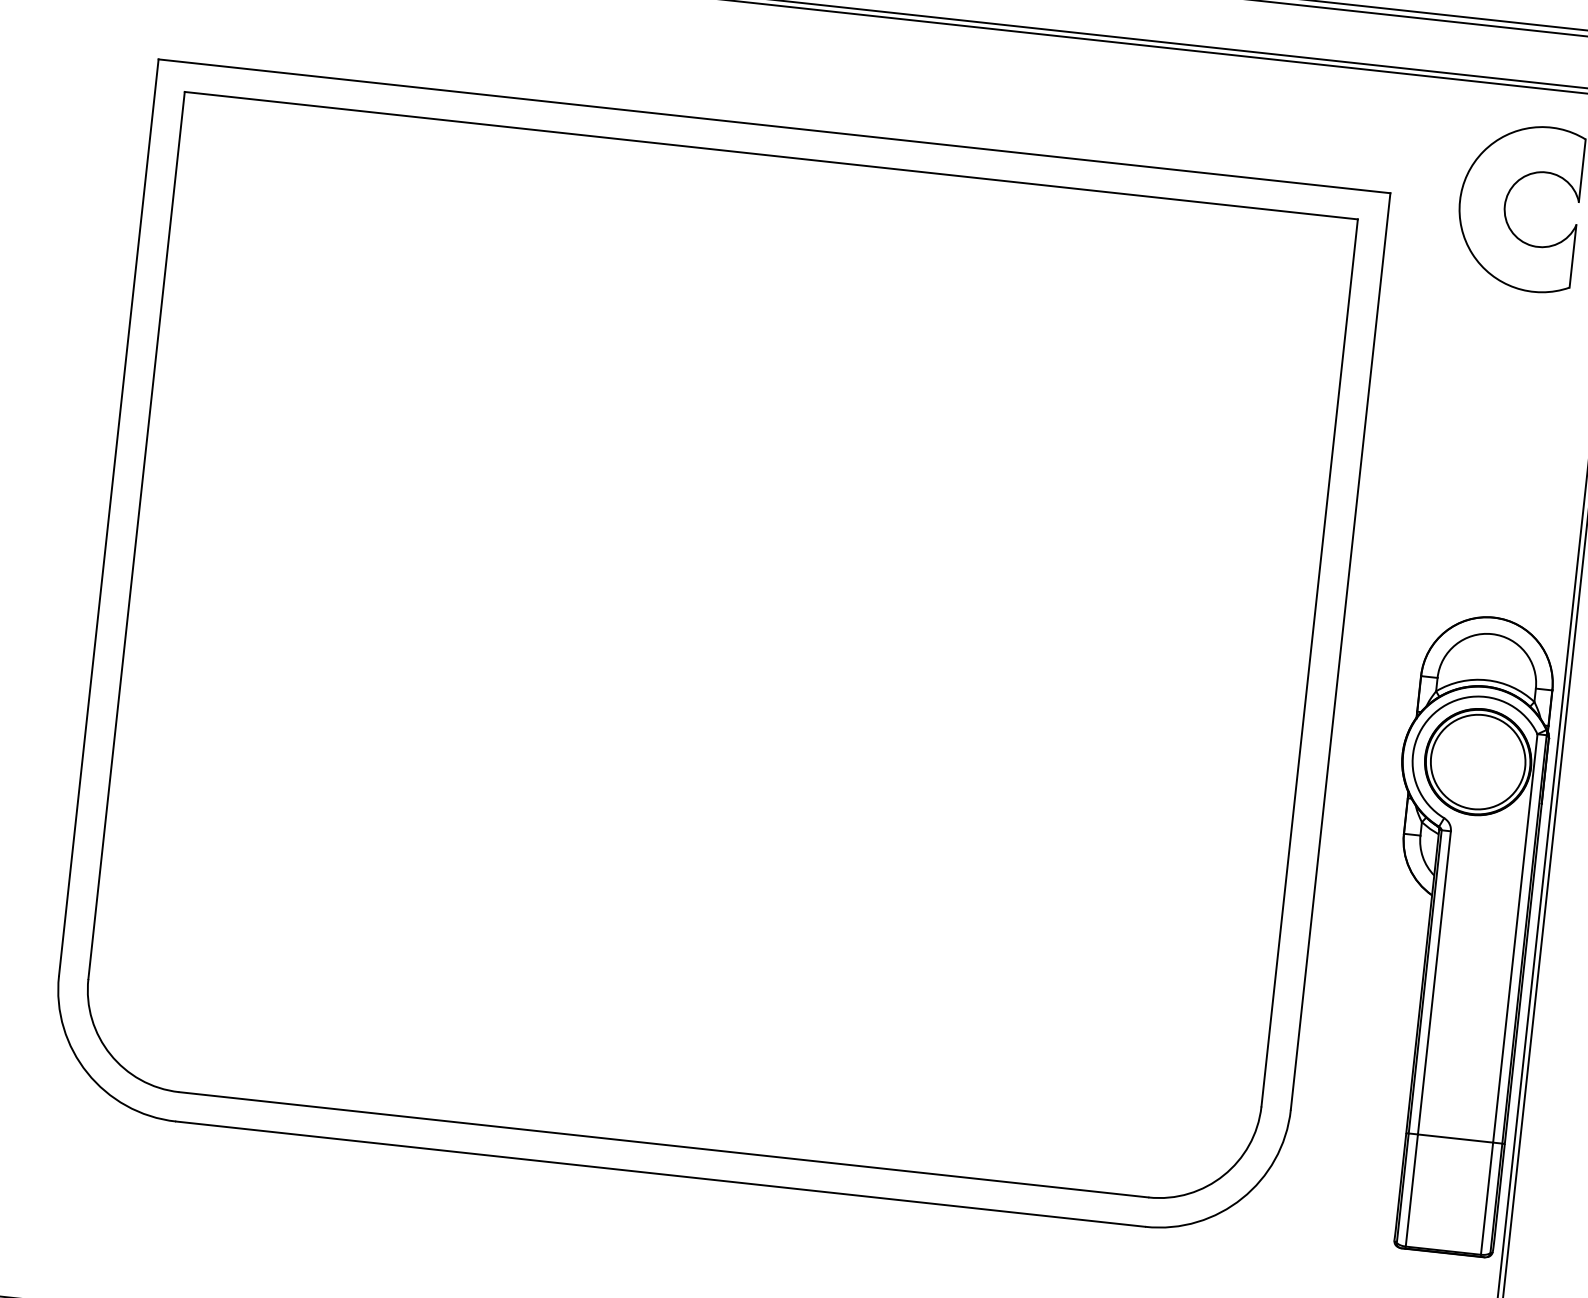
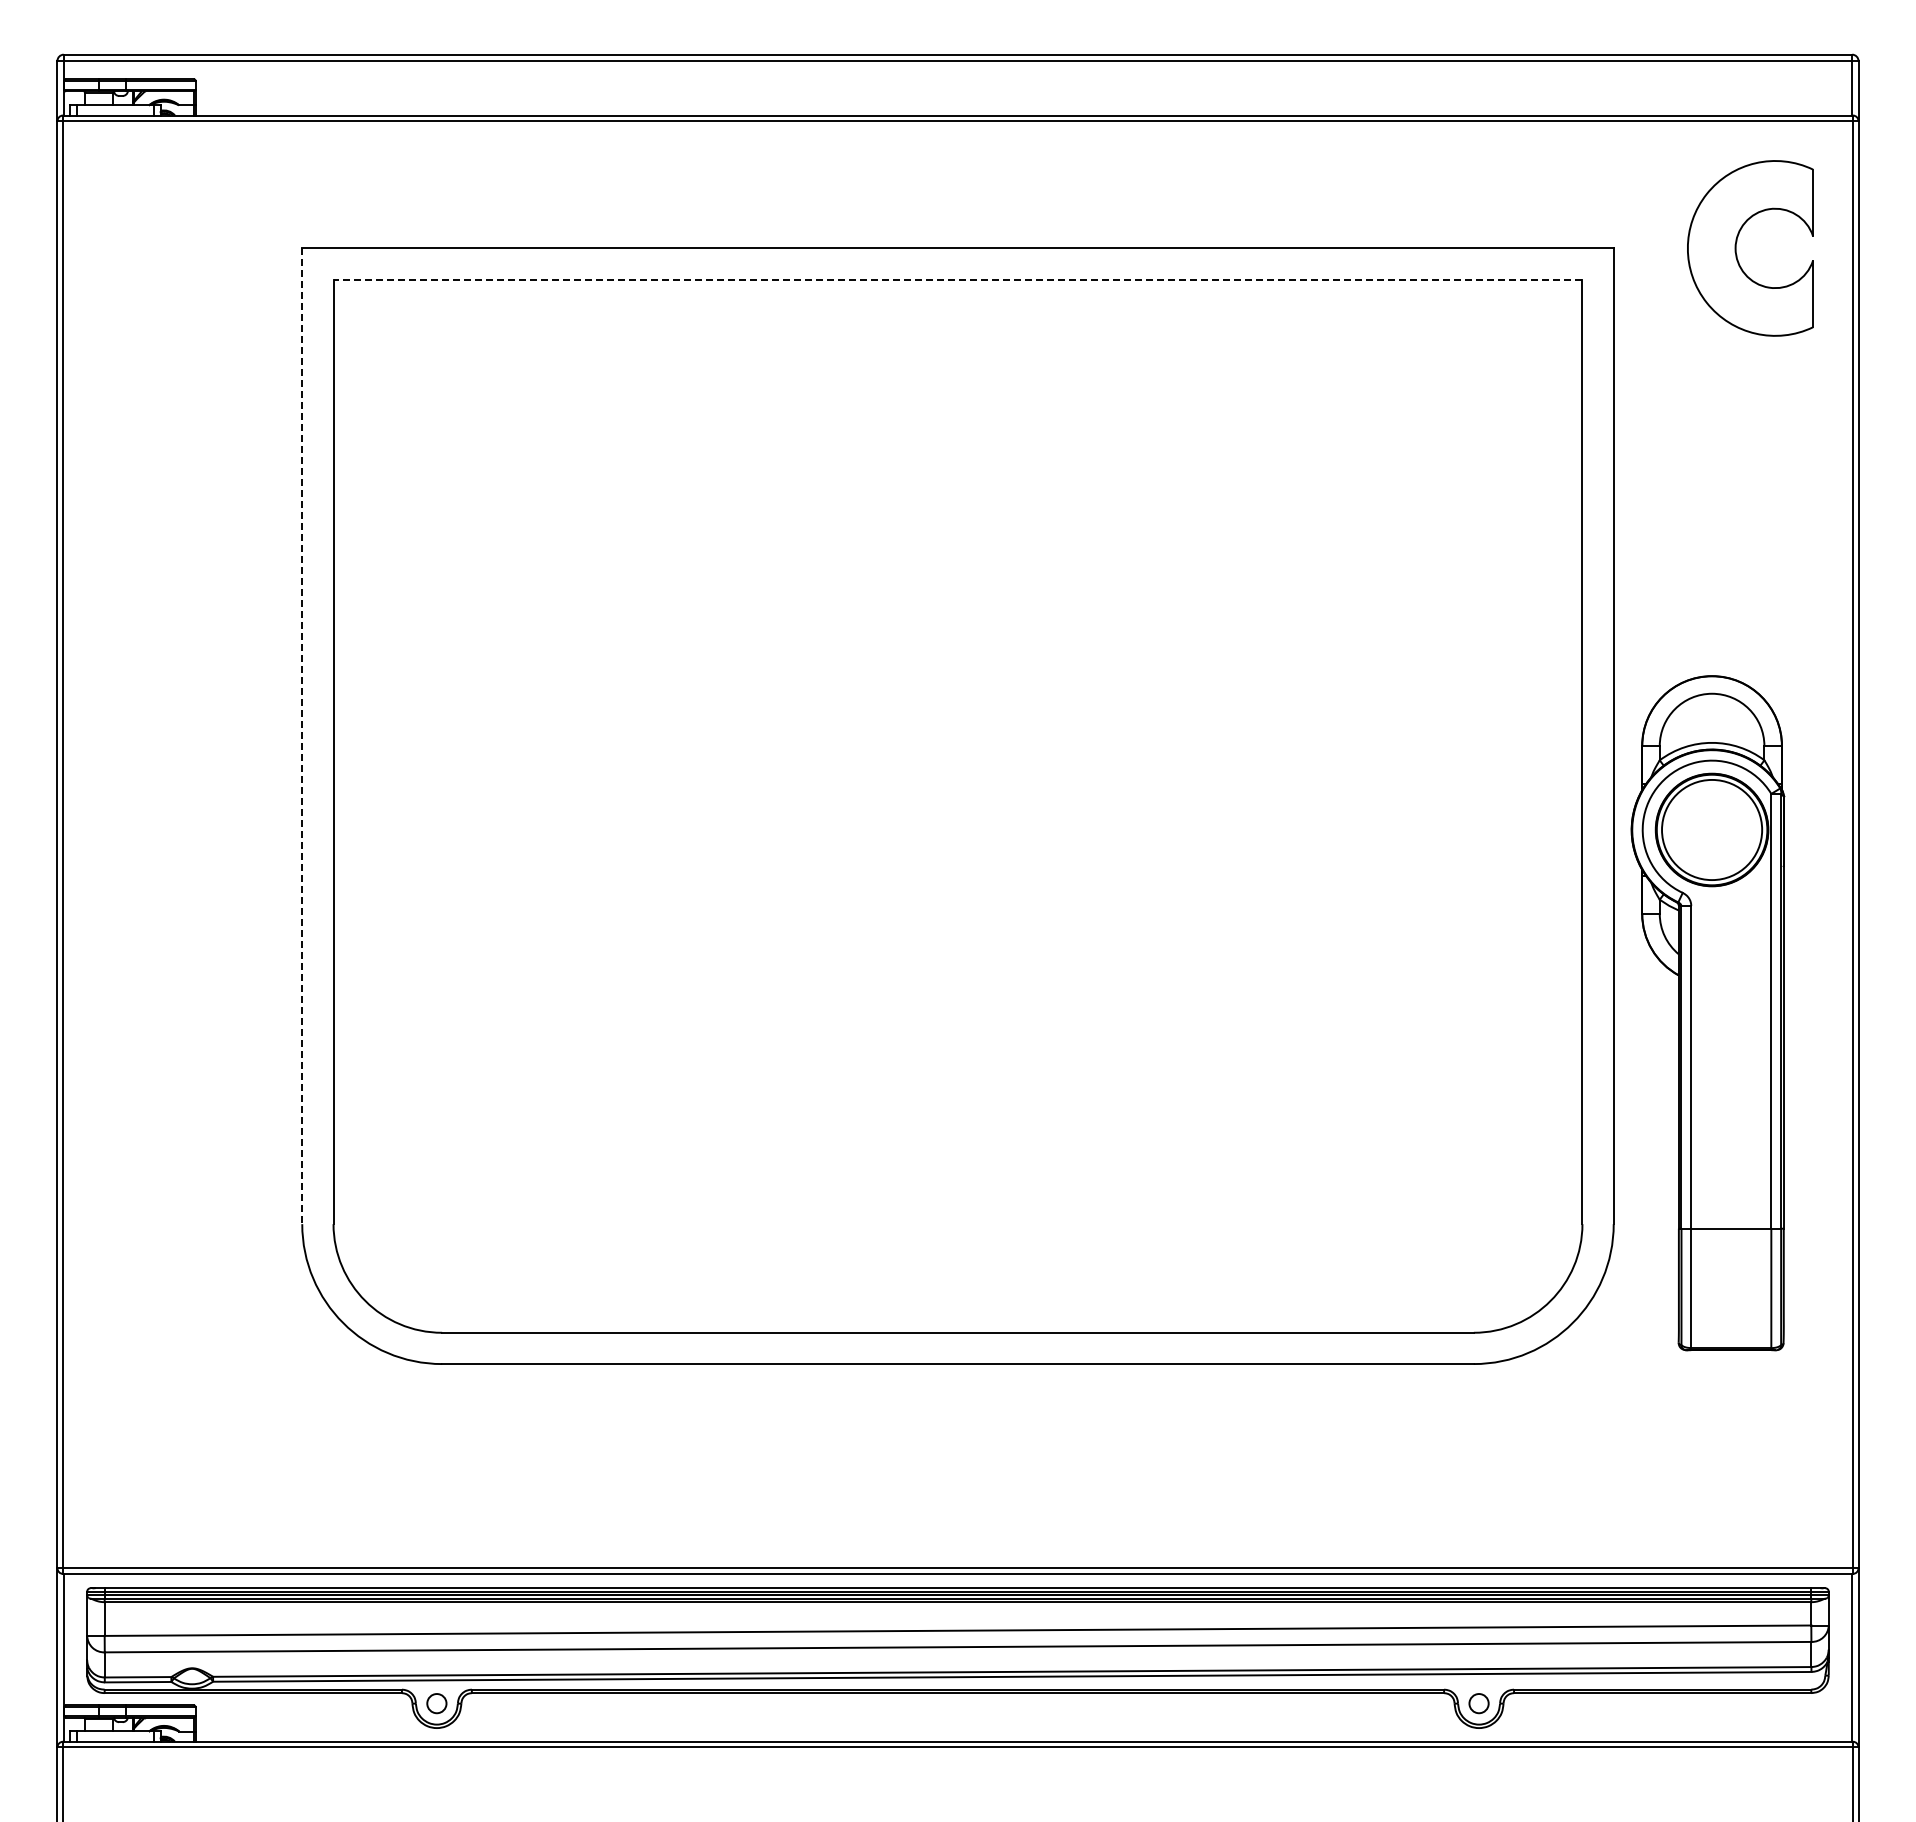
line: (770, 155) -> (957, 279), solid -> dashed
line: (109, 517) -> (302, 736), solid -> dashed
part: (1455, 933) -> (1707, 1013), moved

